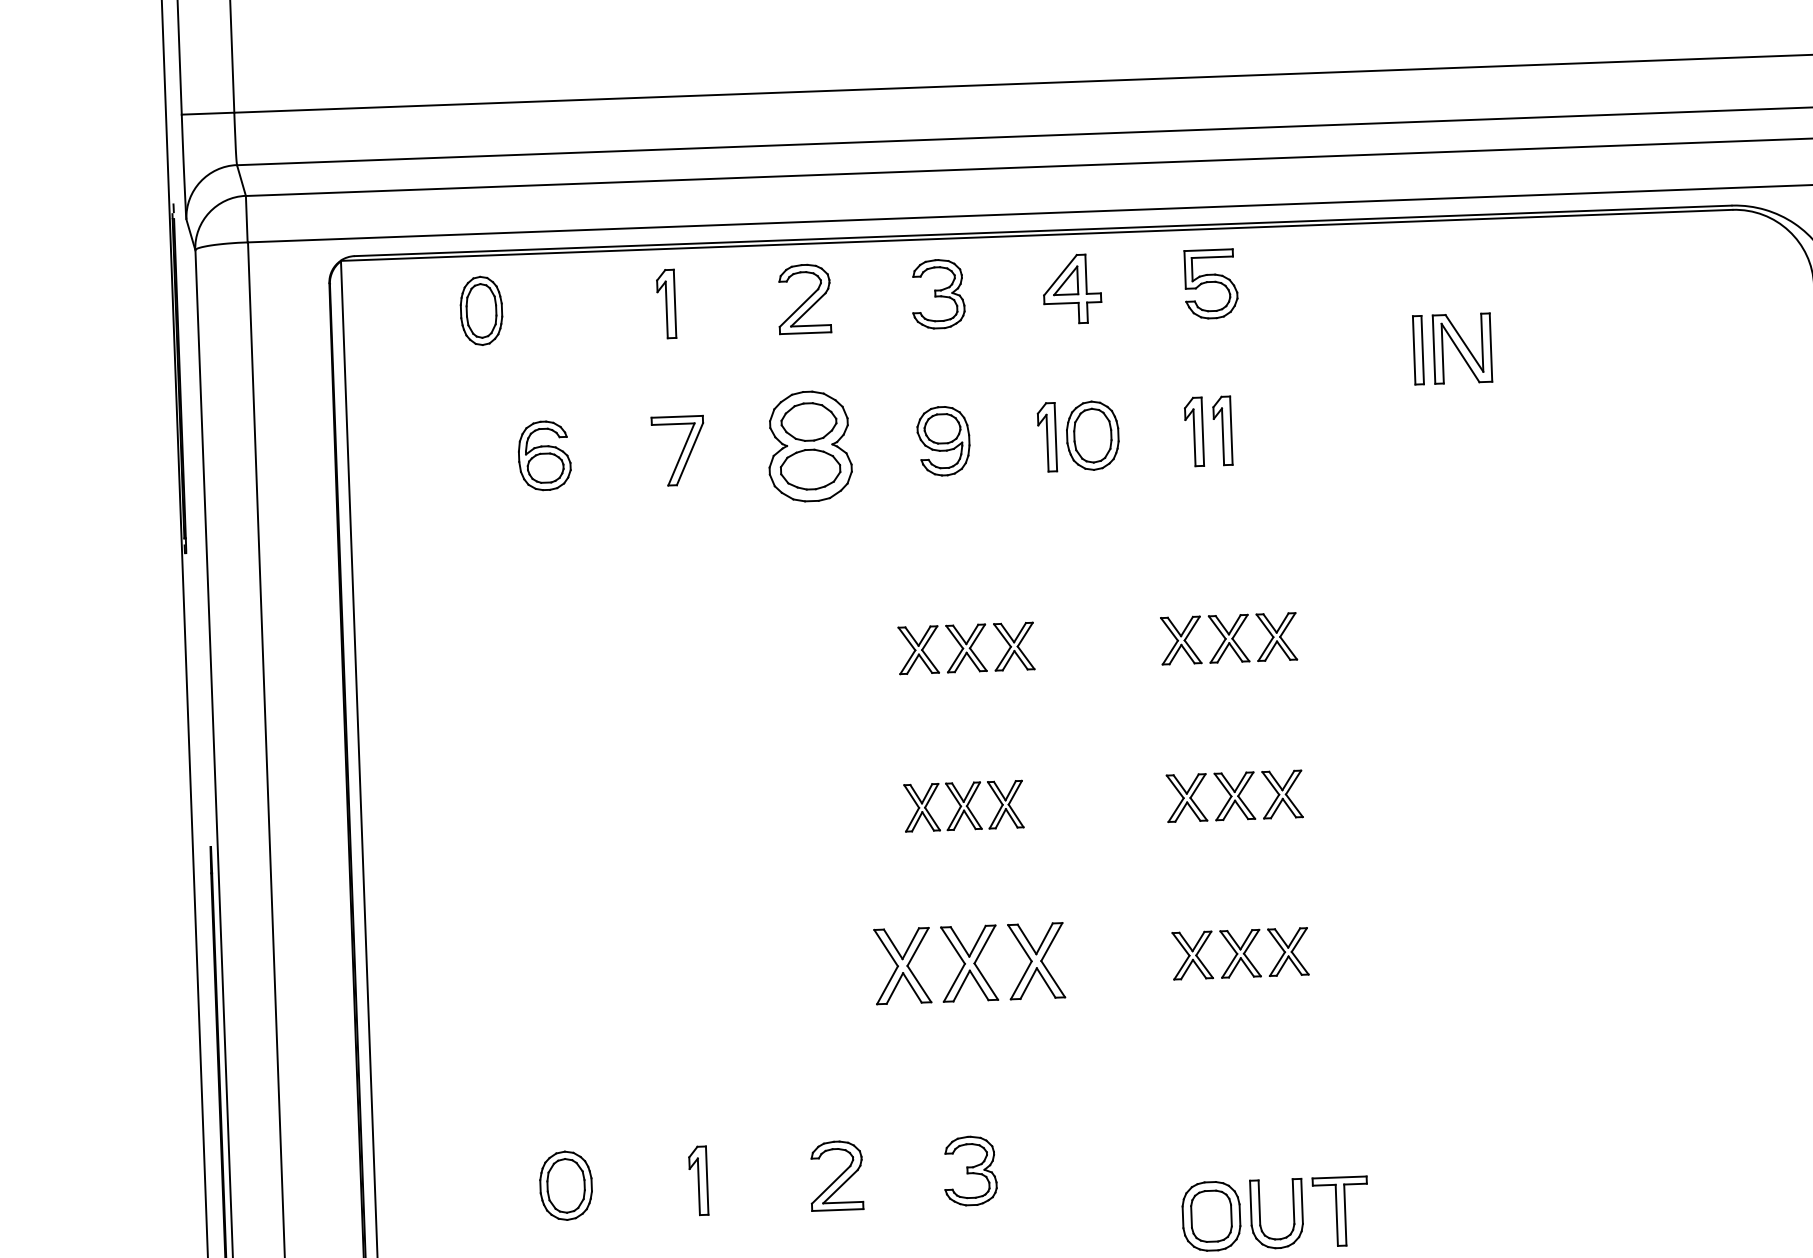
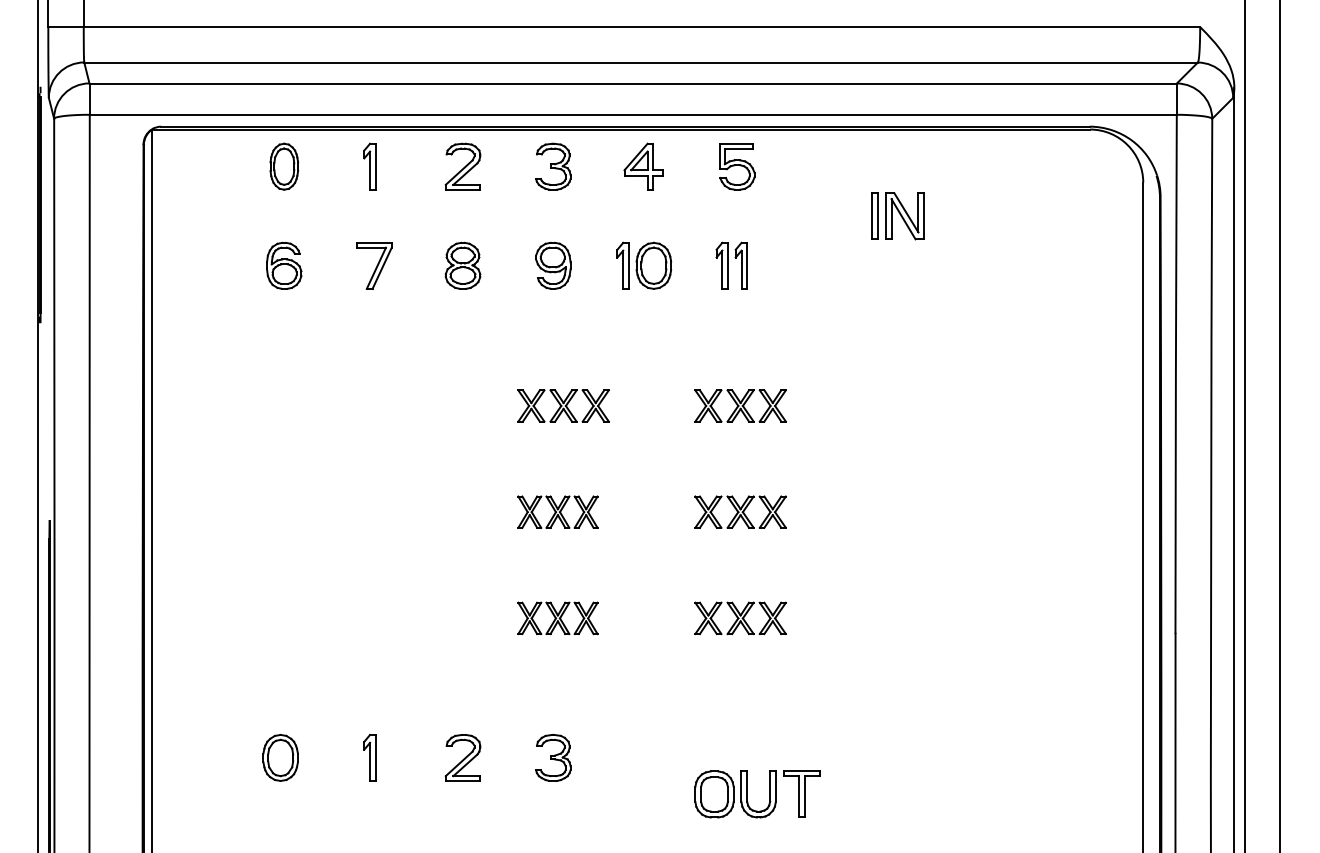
part: (481, 310) -> (284, 166), moved
part: (808, 445) -> (462, 265), size x0.62
part: (969, 963) -> (557, 618), size x0.62

